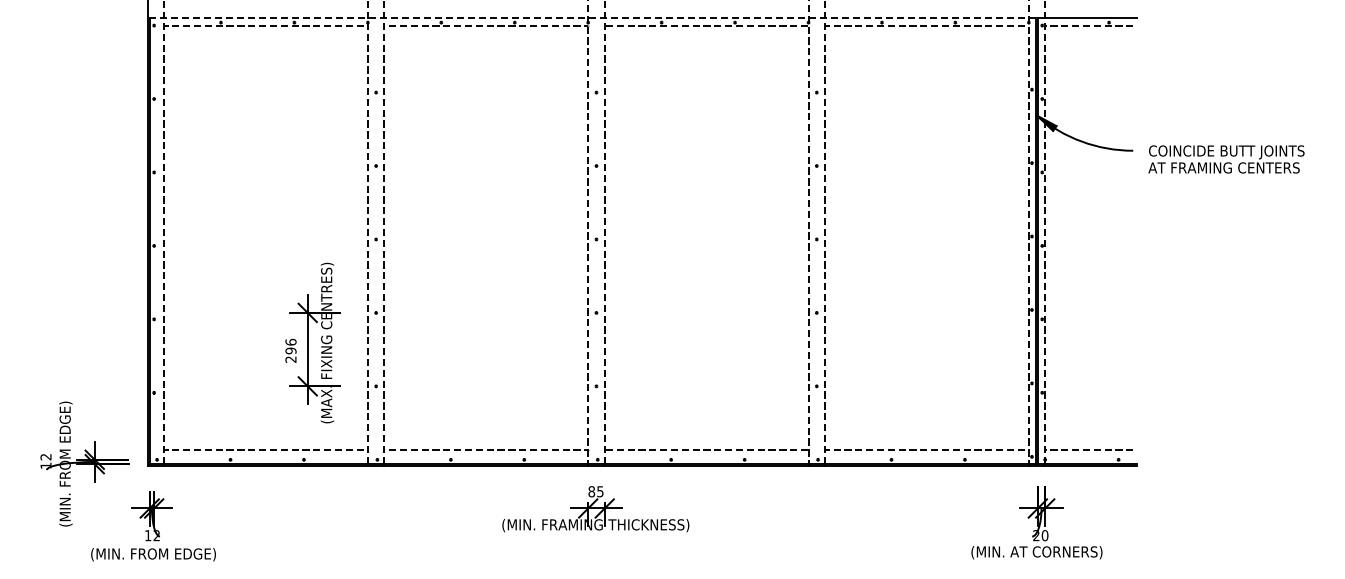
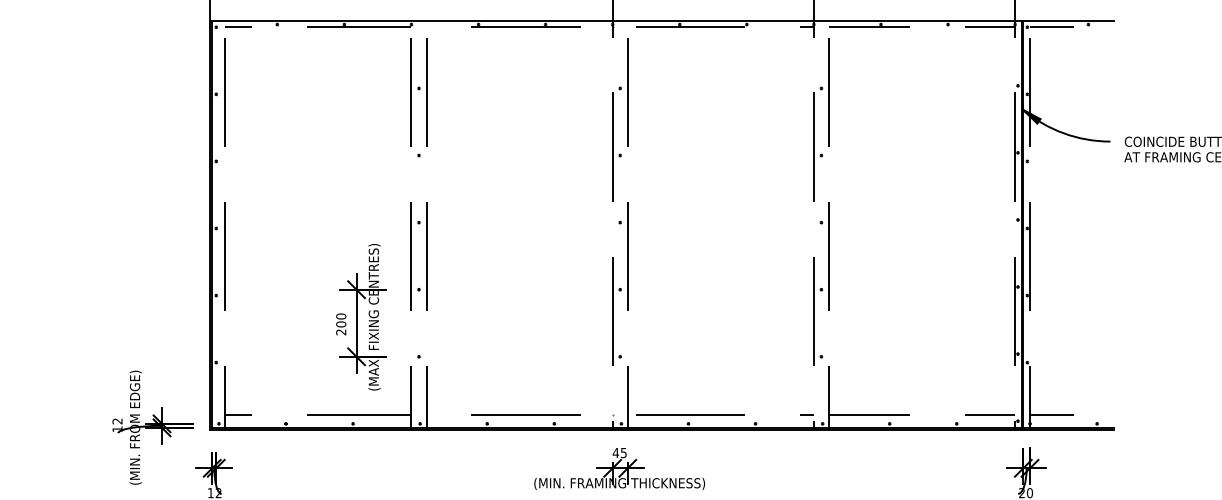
line: (592, 18) -> (616, 20), dashed -> solid
text: (290, 346) -> (340, 320), 296 -> 200
text: (591, 491) -> (615, 452), 85 -> 45

